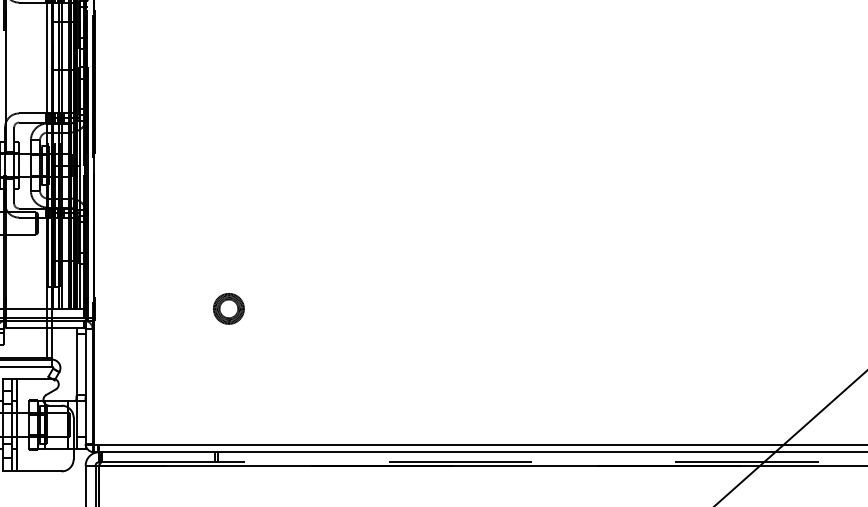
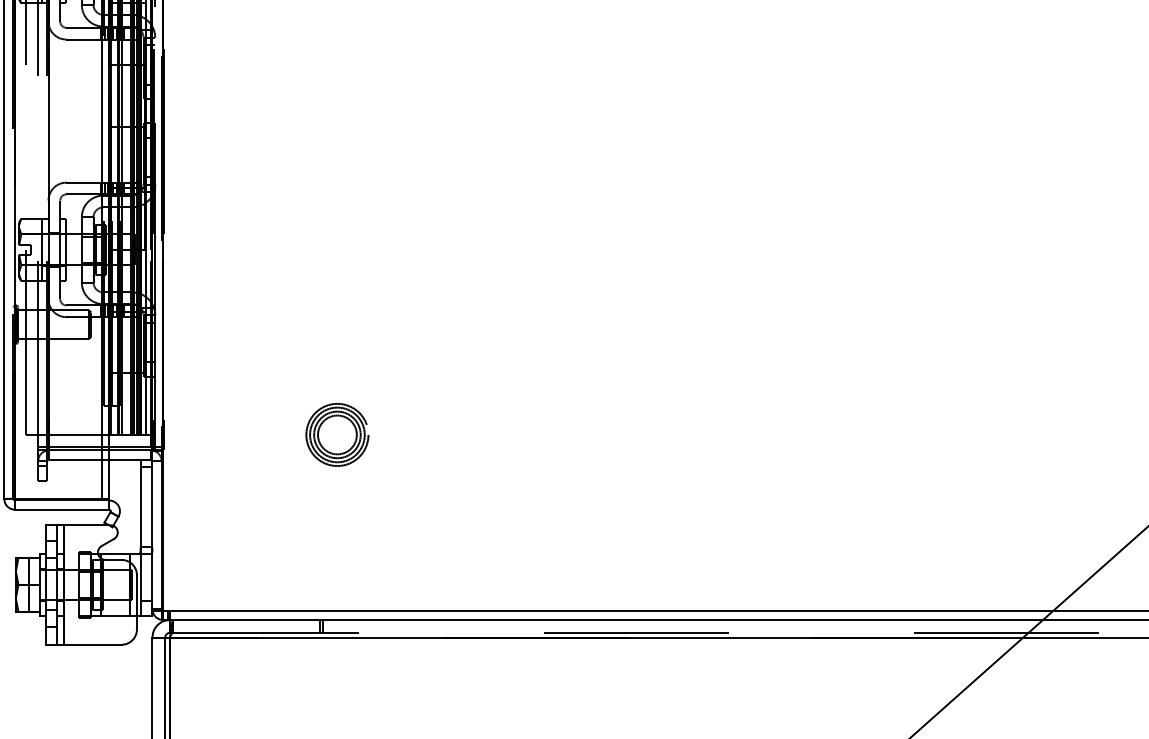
part: (228, 308) -> (337, 434), size x1.6

